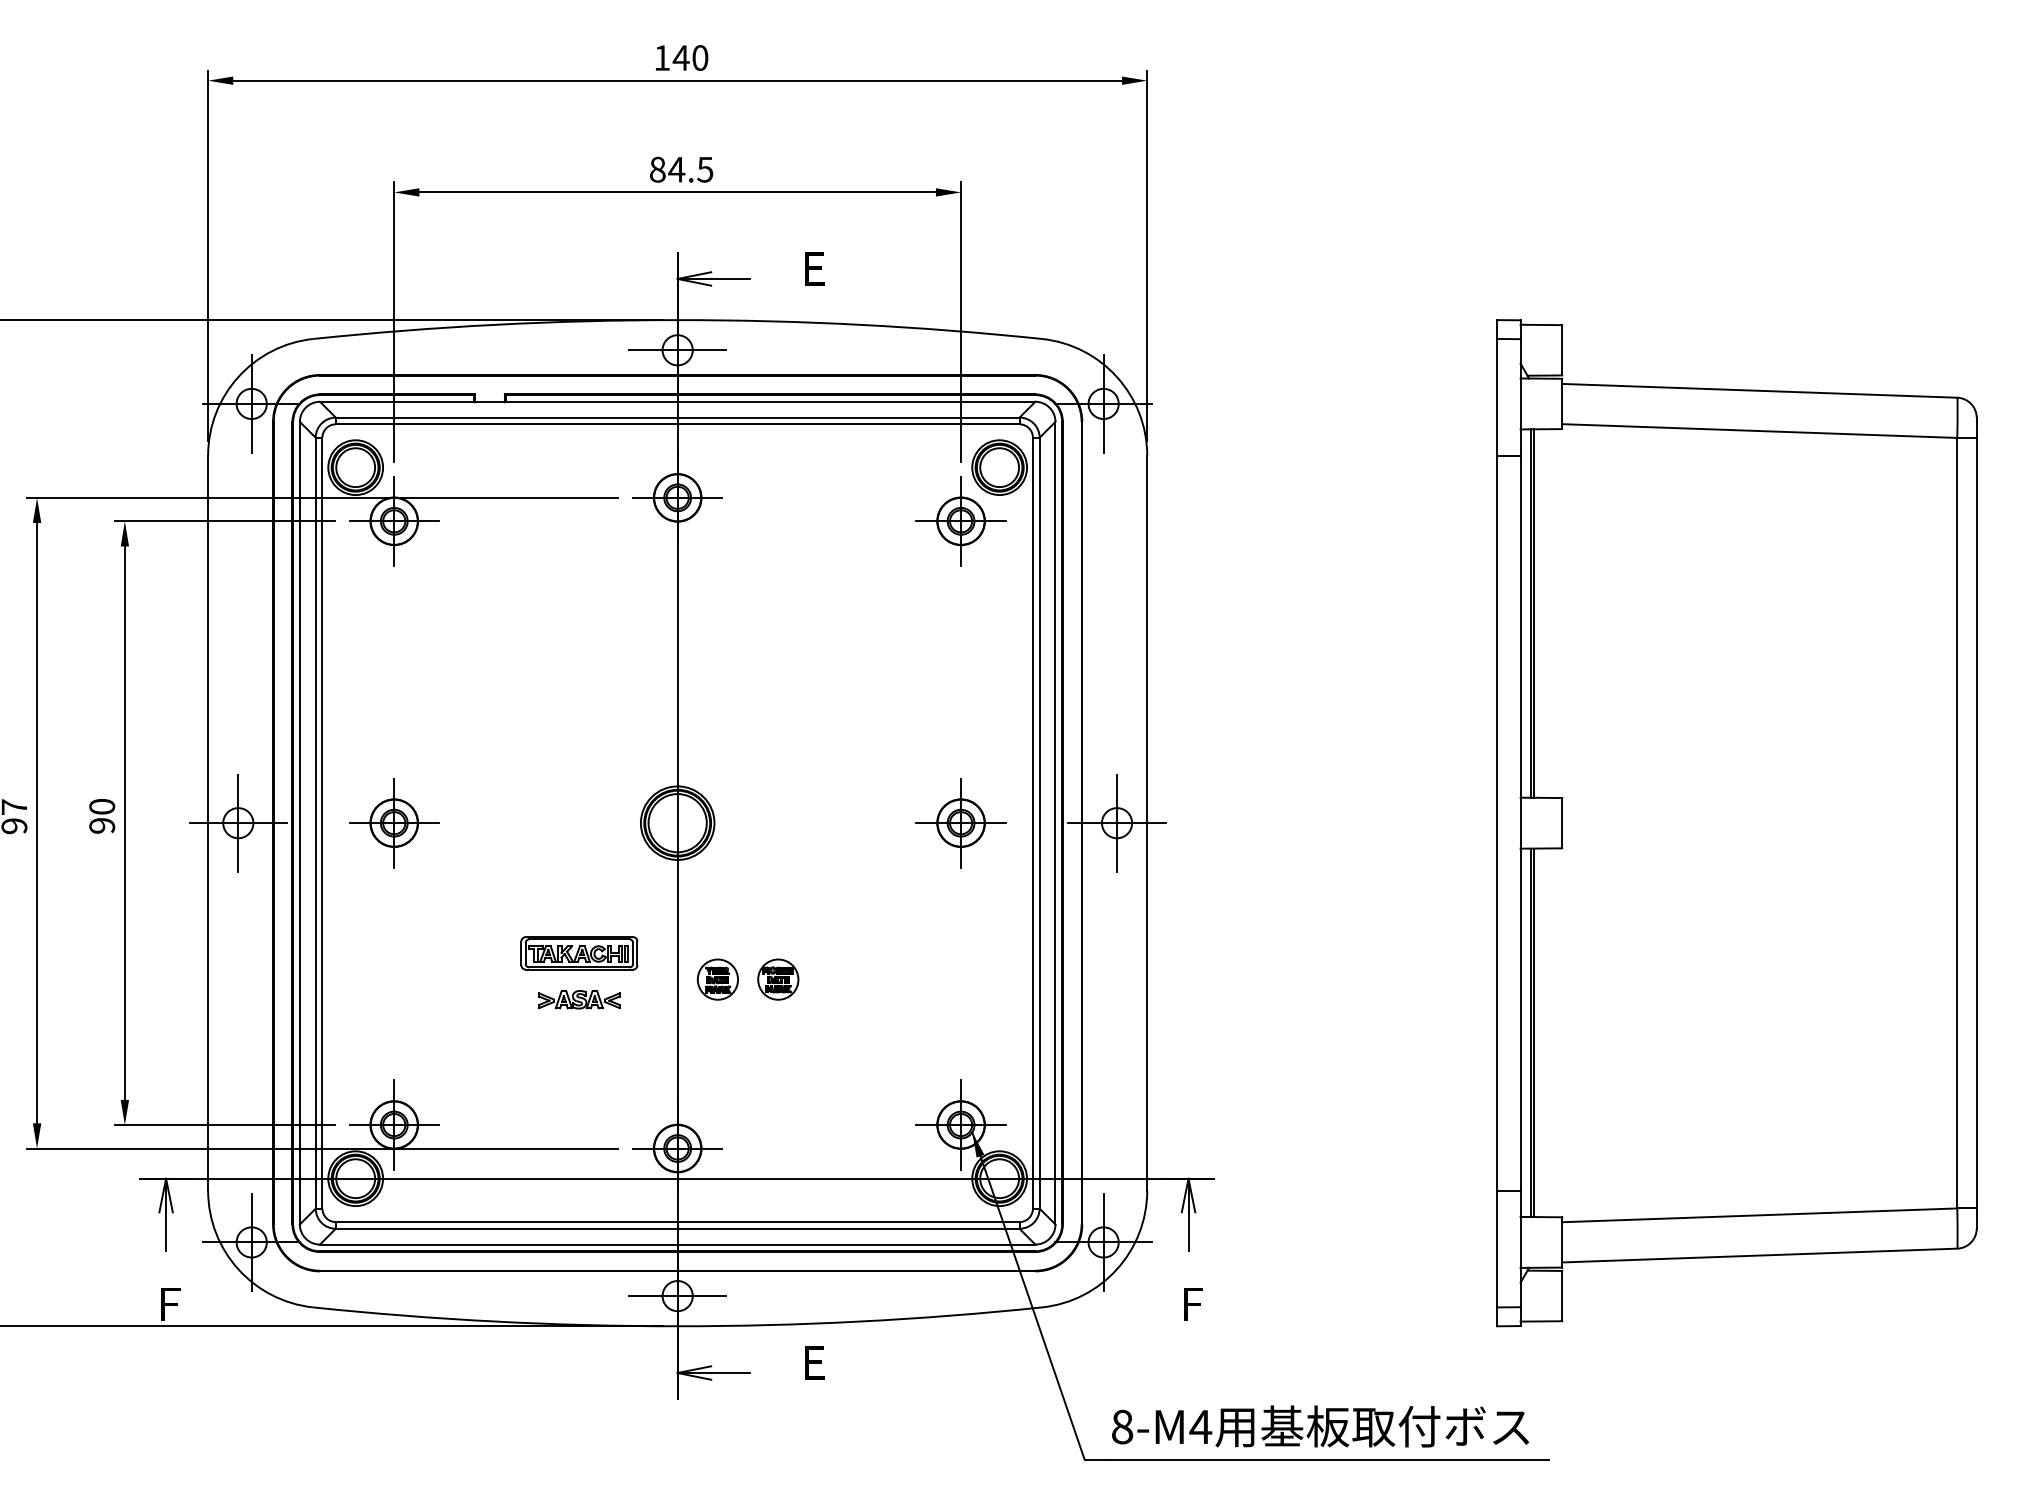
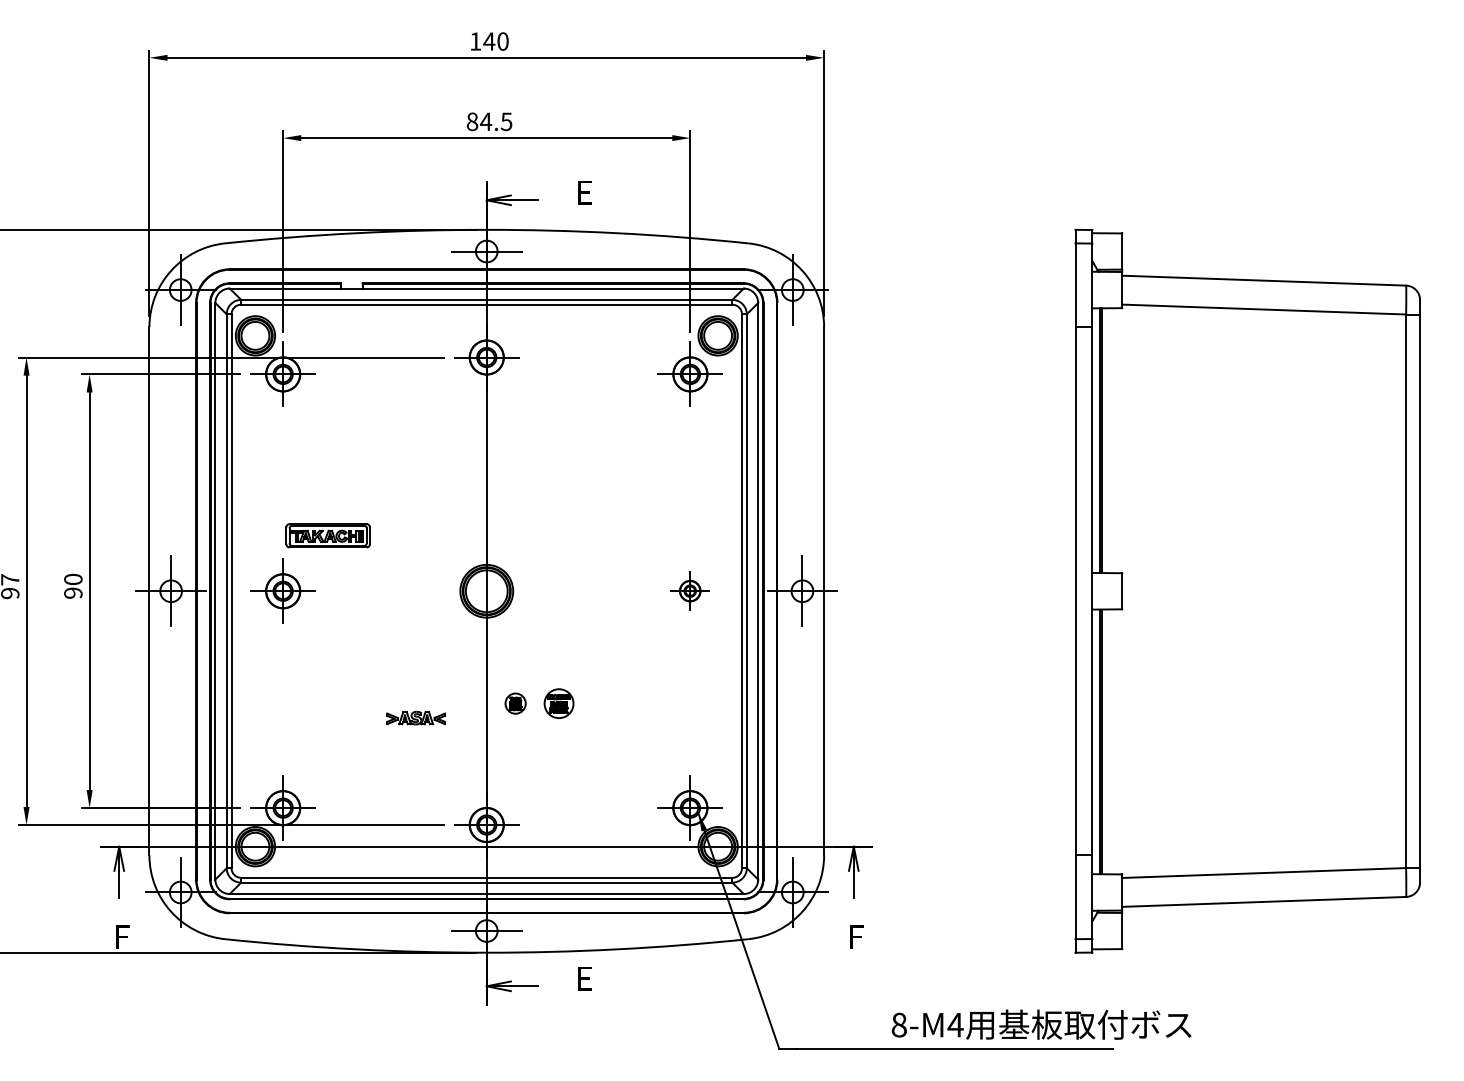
part: (959, 822) -> (689, 590), size x0.6
part: (578, 952) -> (327, 535), moved
part: (717, 979) -> (515, 703), size x0.7
text: (1320, 1426) -> (1041, 1024), moved

